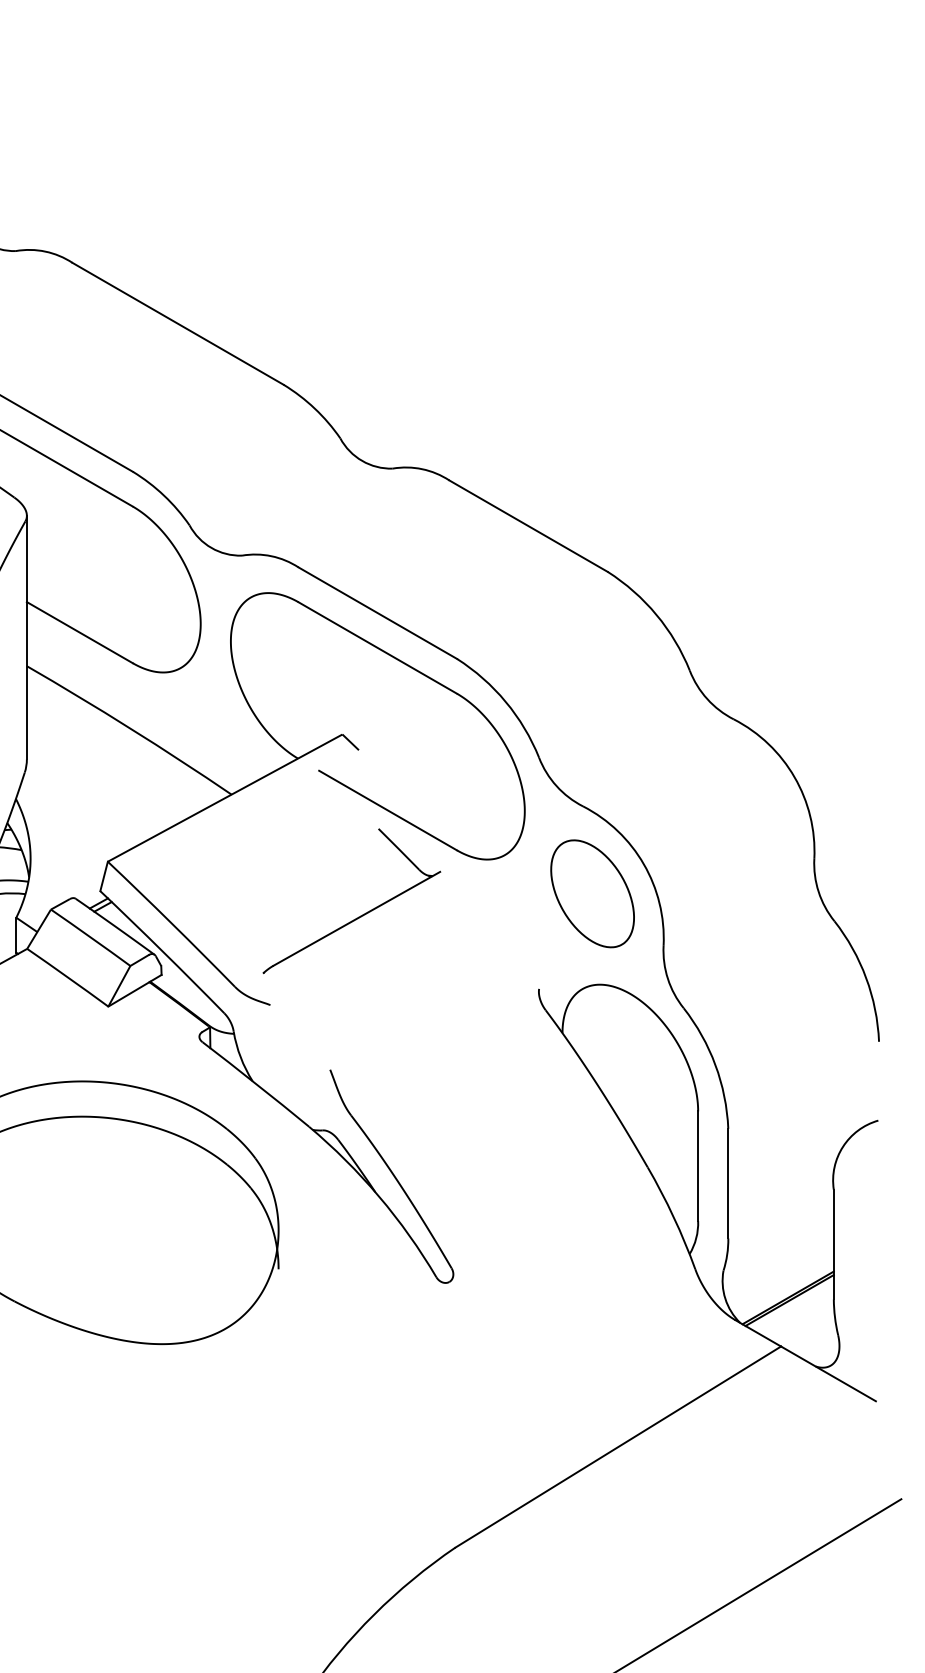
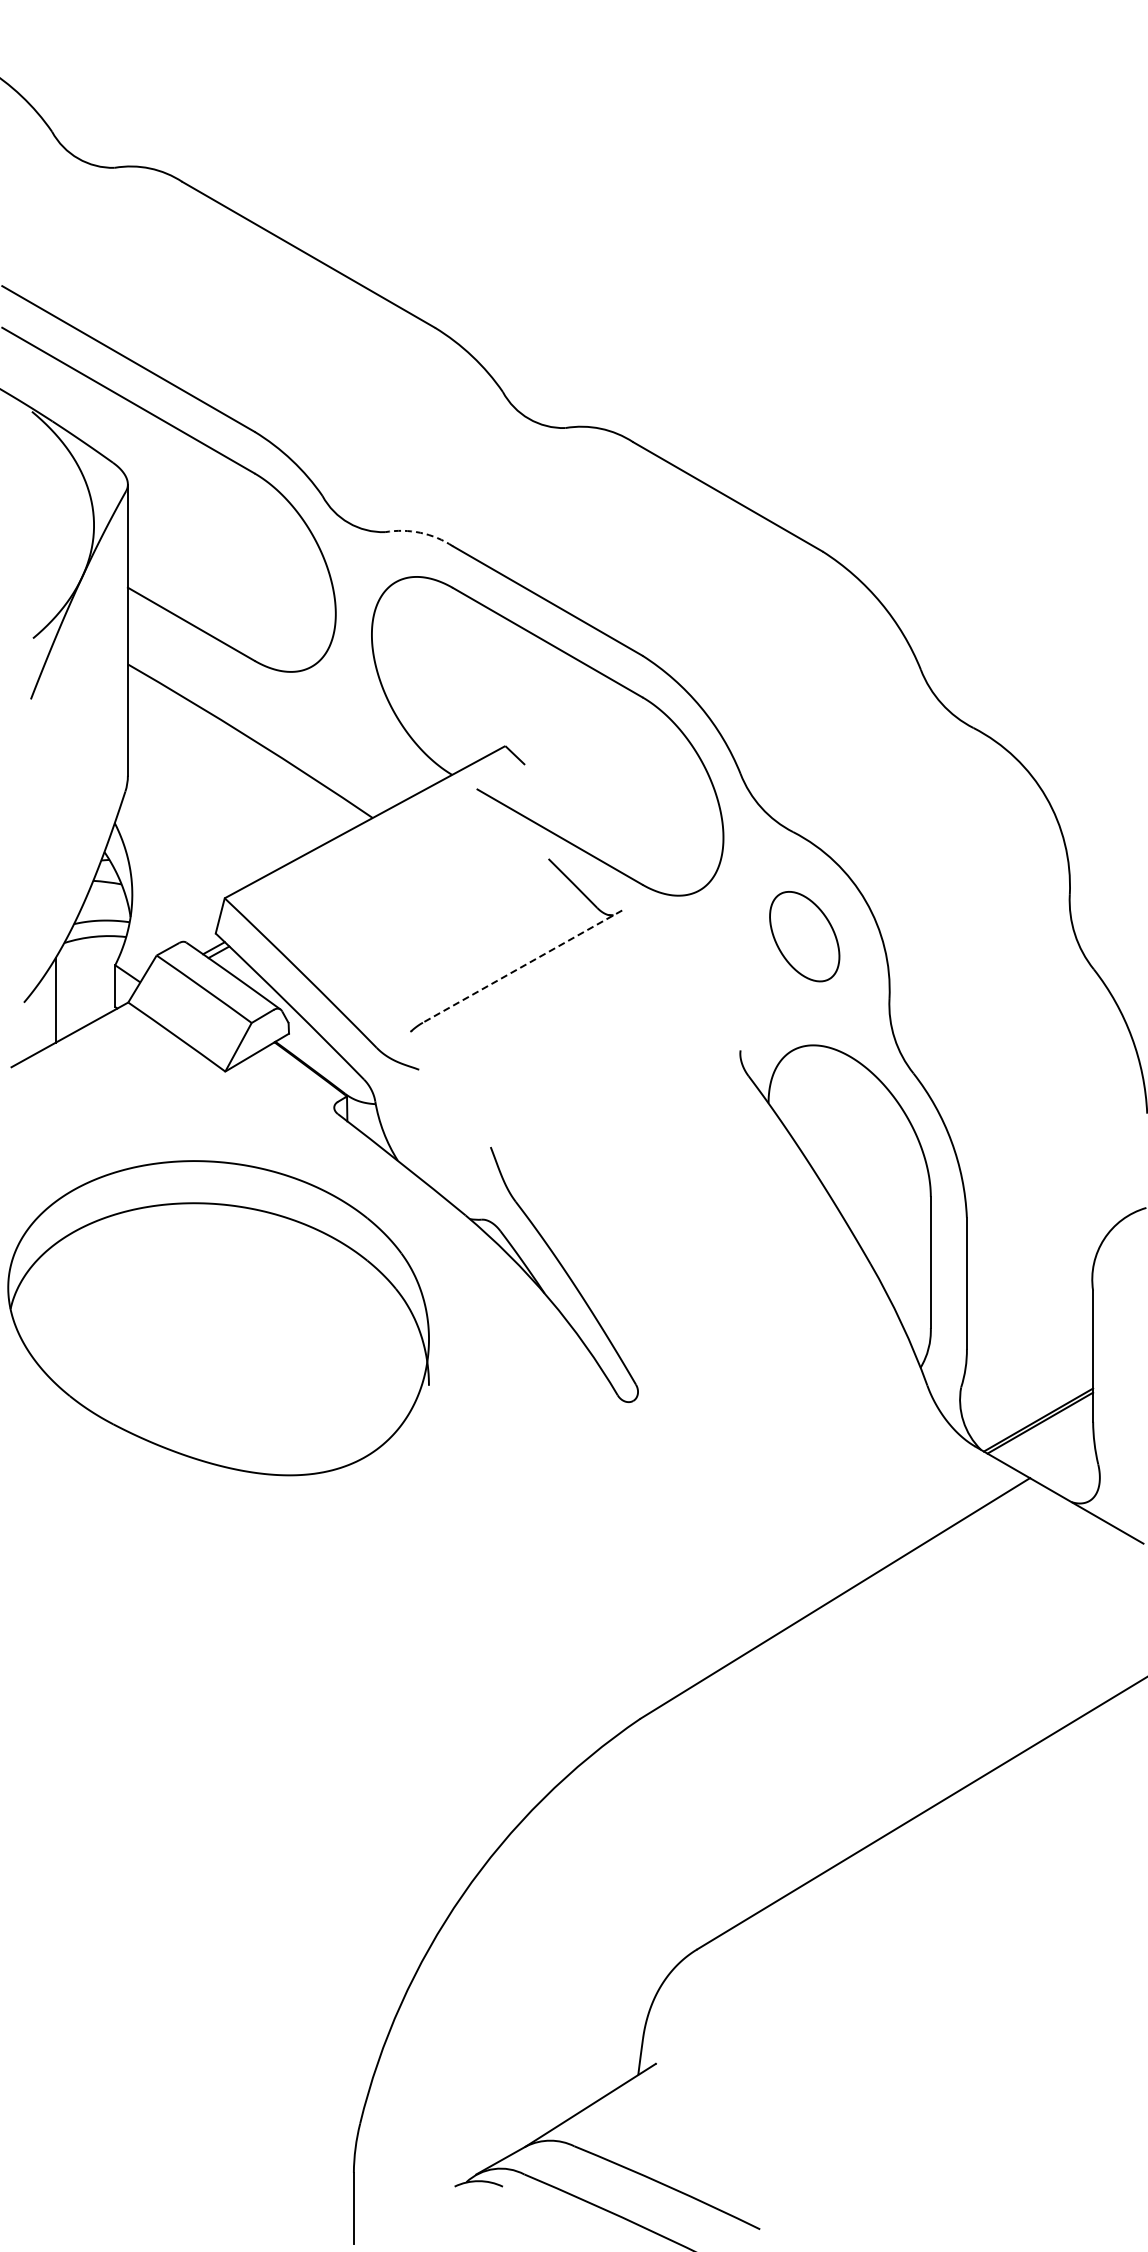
arc: (271, 555) -> (420, 532), solid -> dashed
part: (592, 893) -> (804, 936), size x0.7
line: (356, 918) -> (522, 966), solid -> dashed

